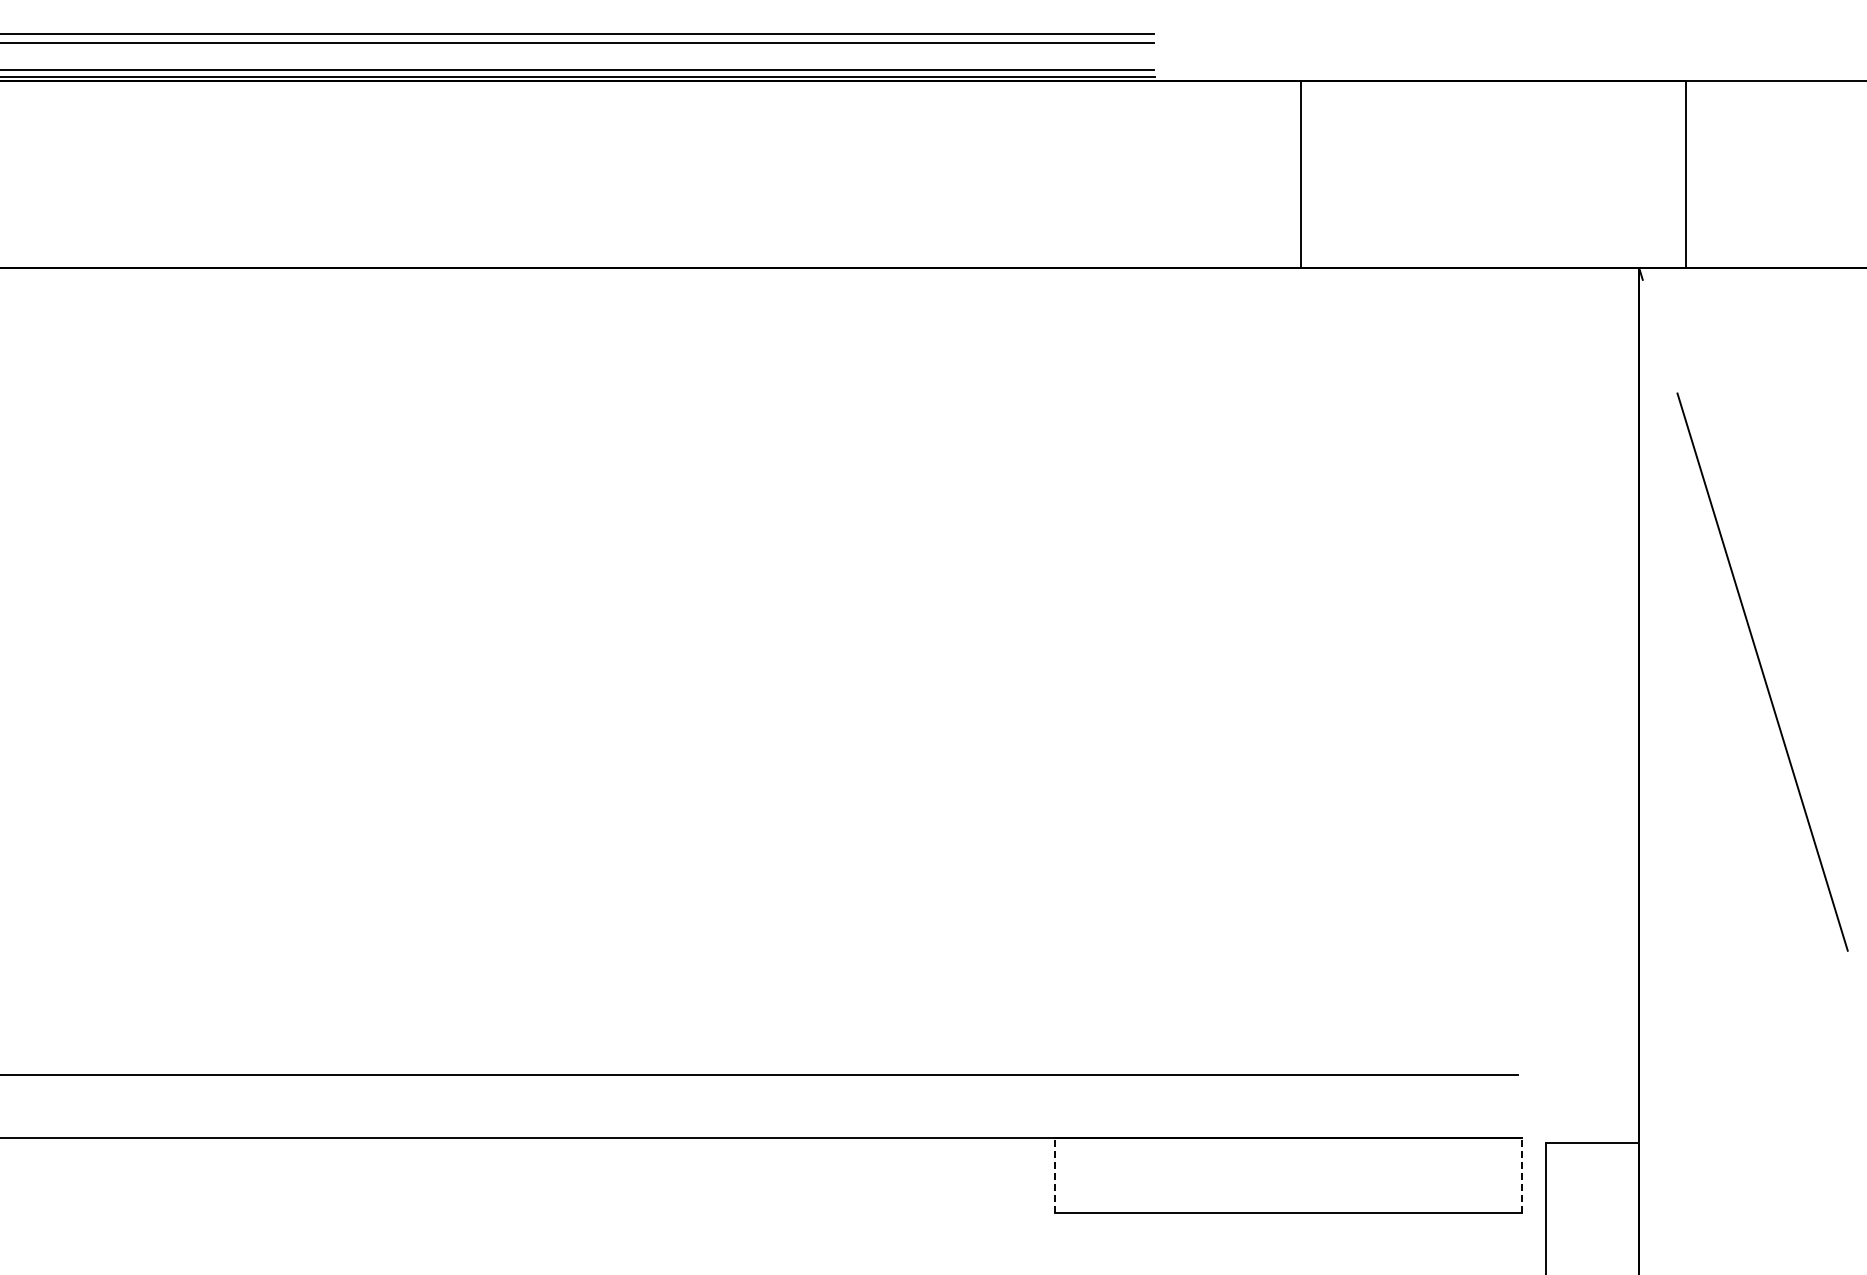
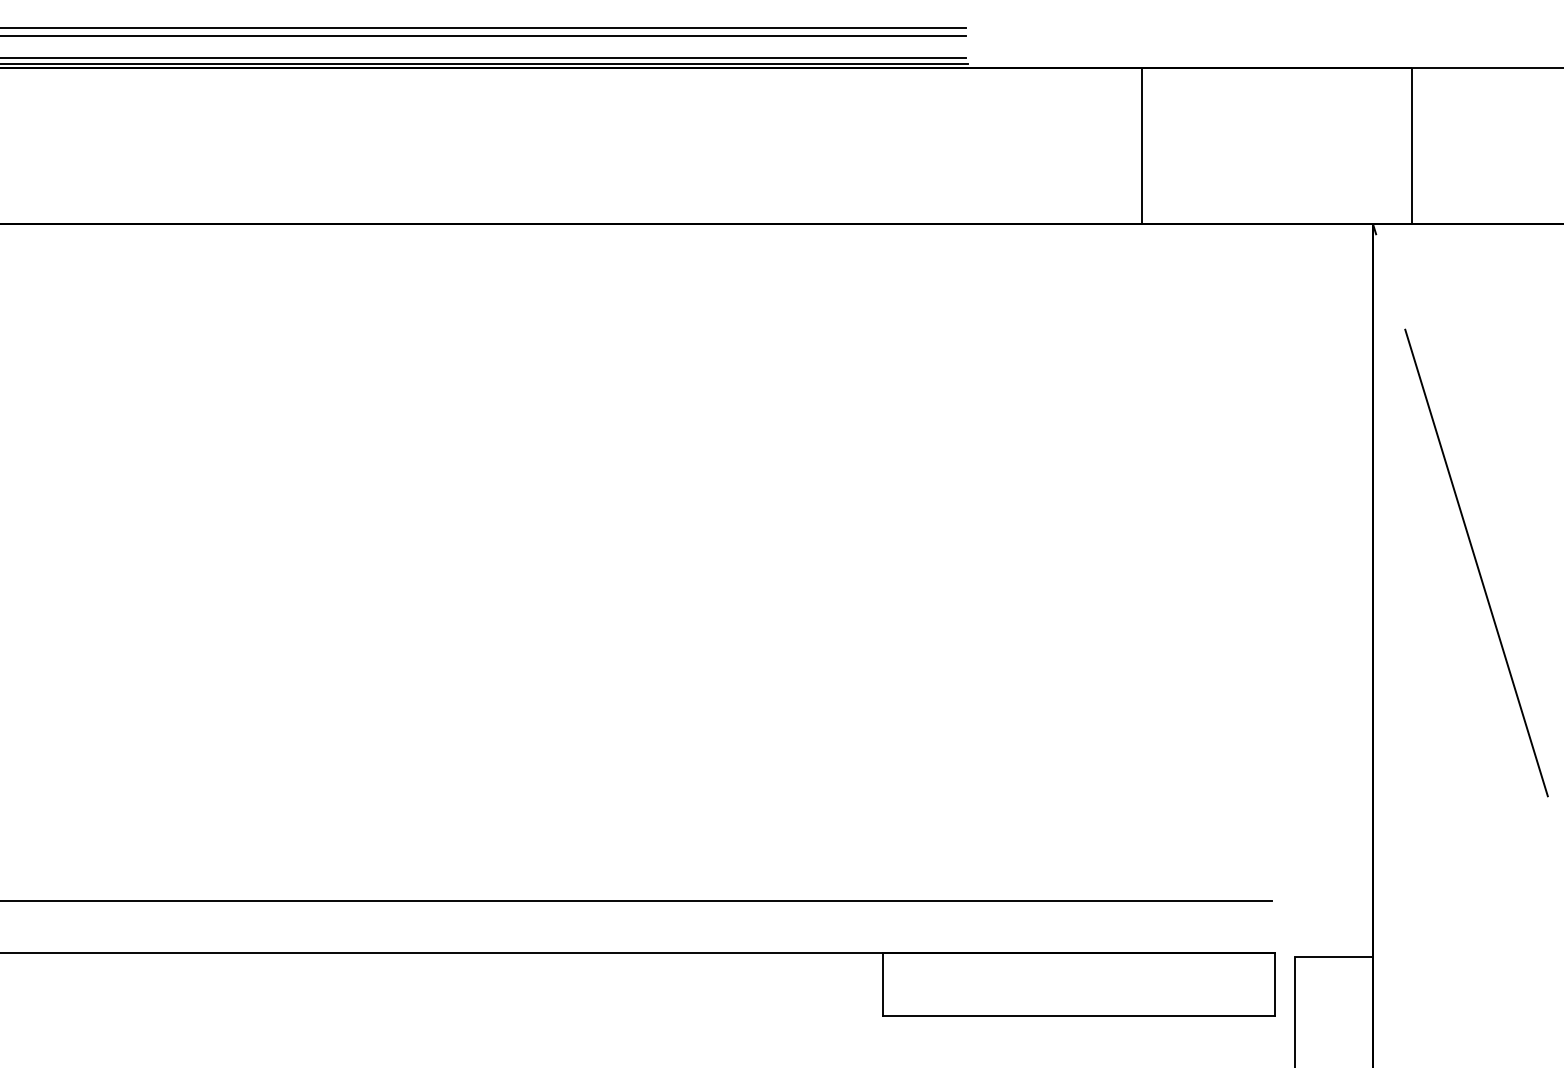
line: (1301, 173) -> (1142, 145), moved
line: (1054, 1174) -> (883, 983), dashed -> solid
line: (1522, 1174) -> (1275, 983), dashed -> solid

